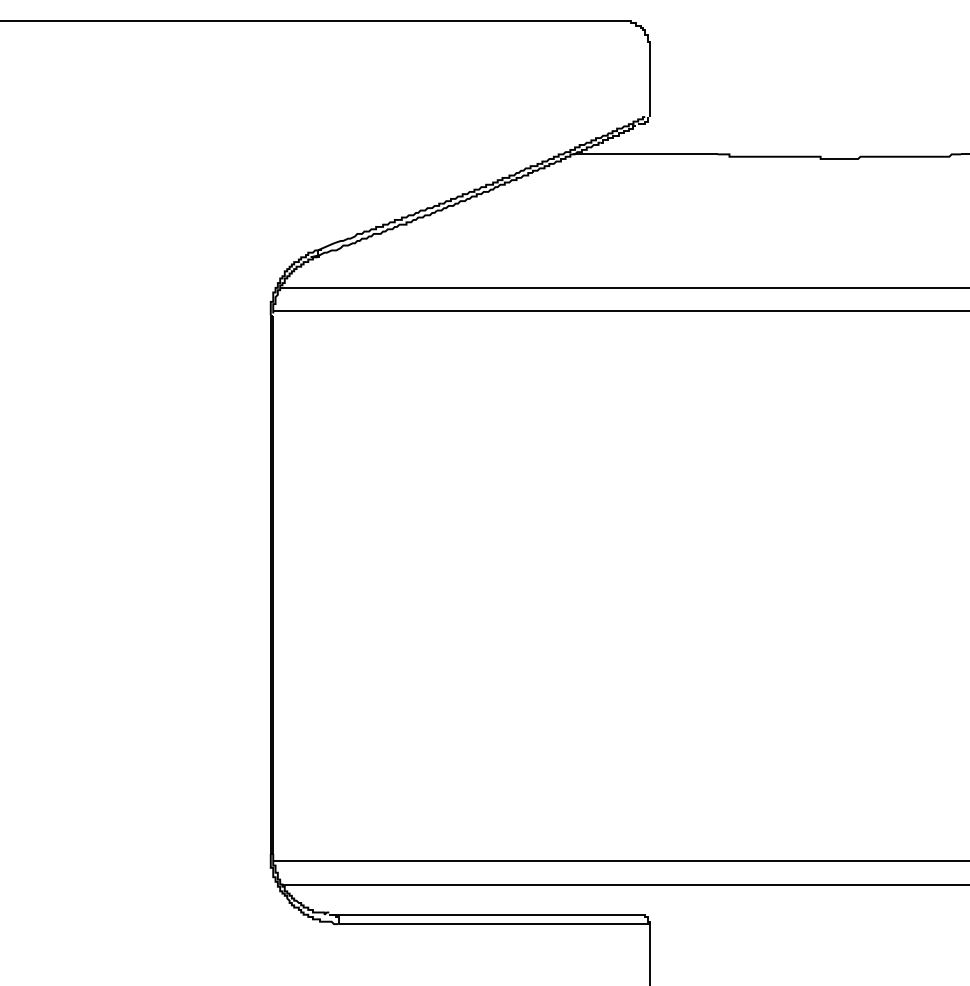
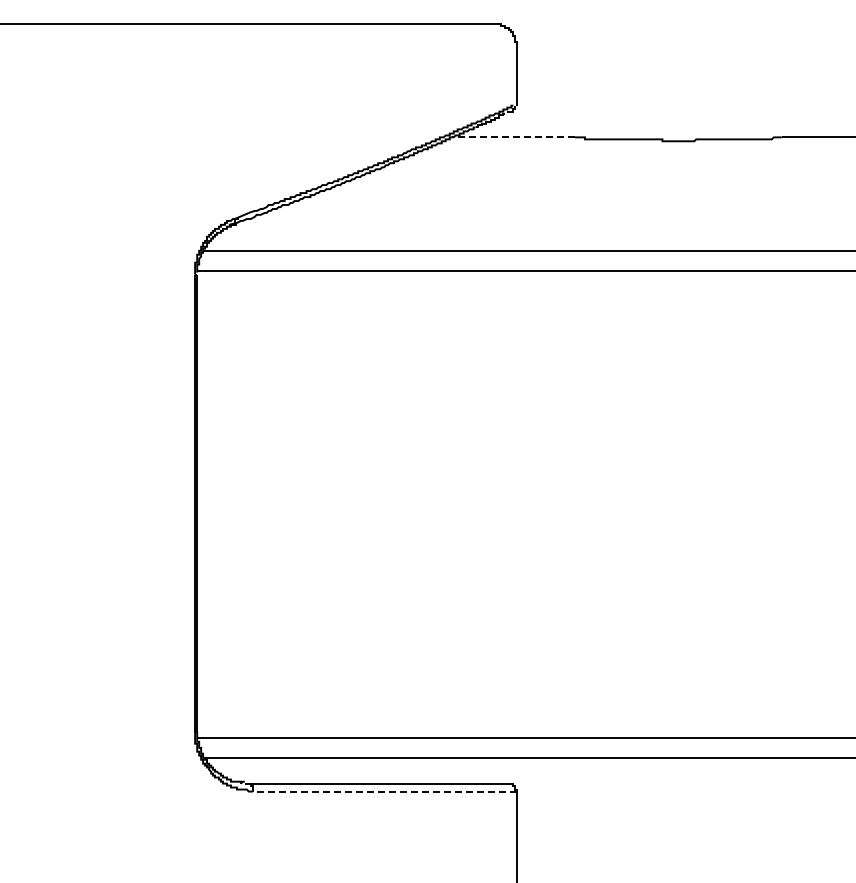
line: (645, 154) -> (513, 137), solid -> dashed
line: (493, 924) -> (384, 791), solid -> dashed

